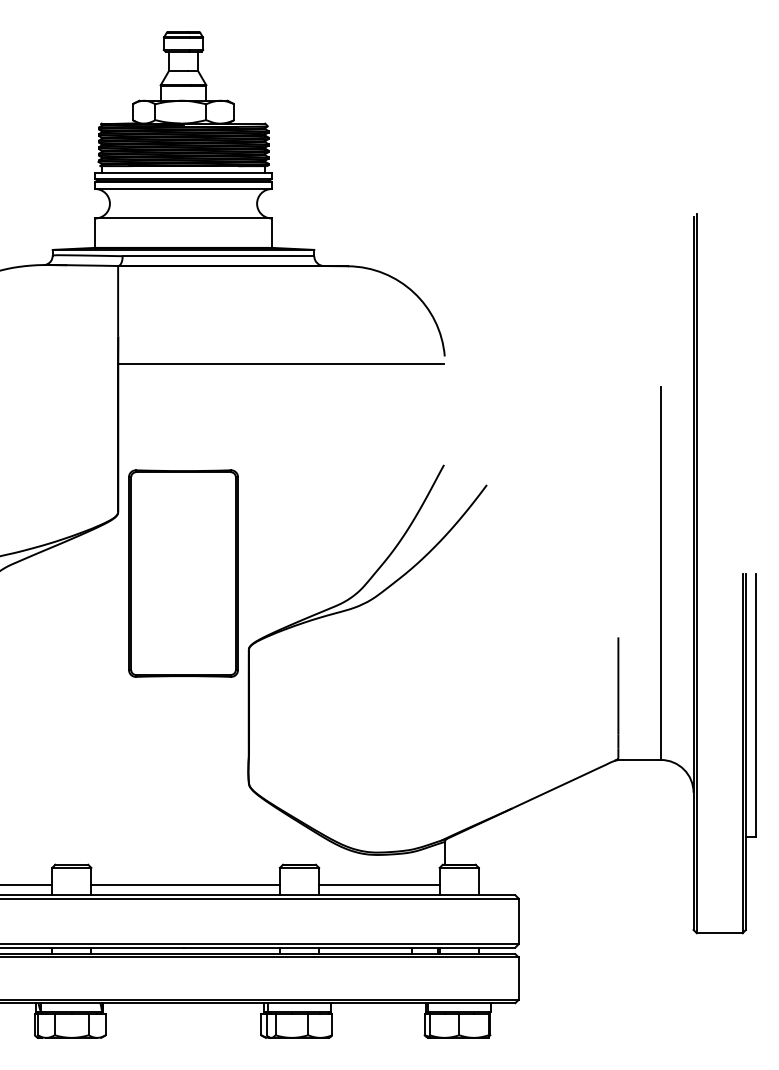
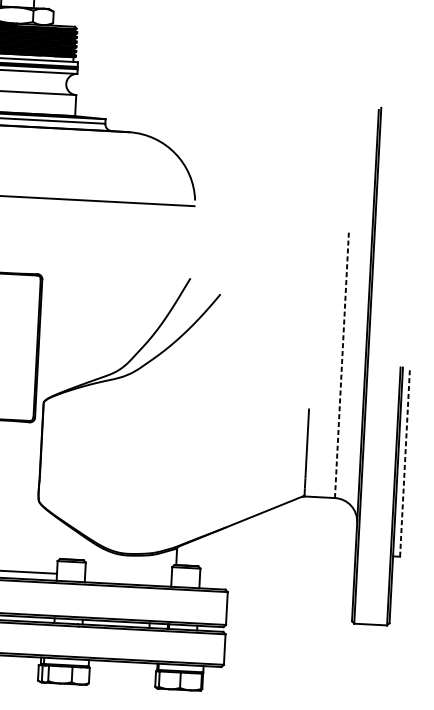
line: (660, 573) -> (341, 364), solid -> dashed
line: (755, 705) -> (404, 462), solid -> dashed
line: (379, 885) -> (128, 577), removed

